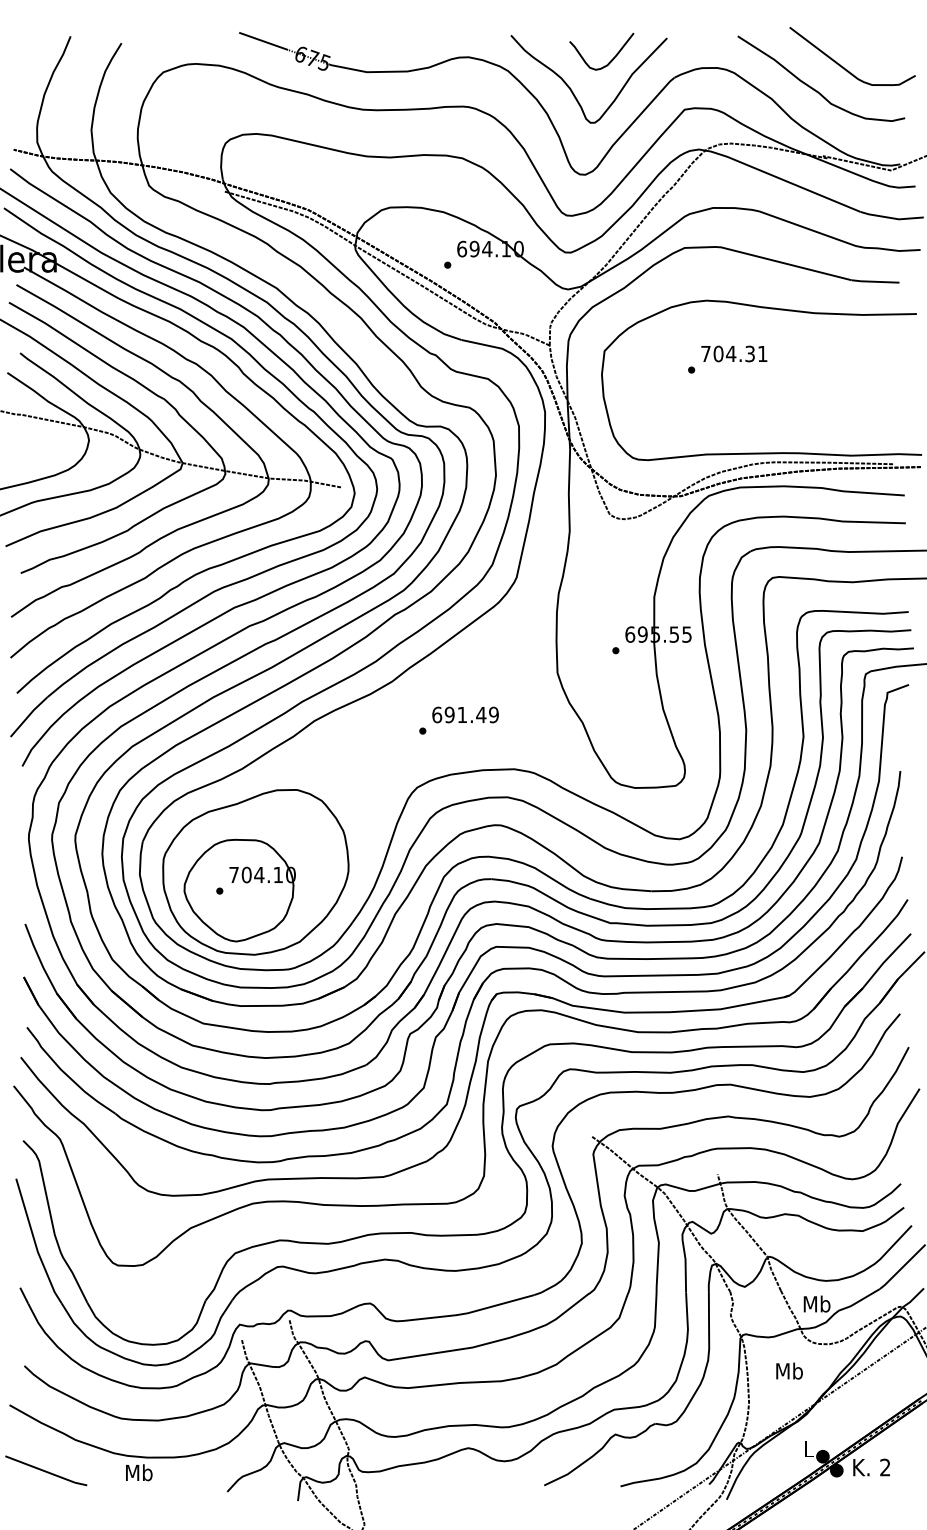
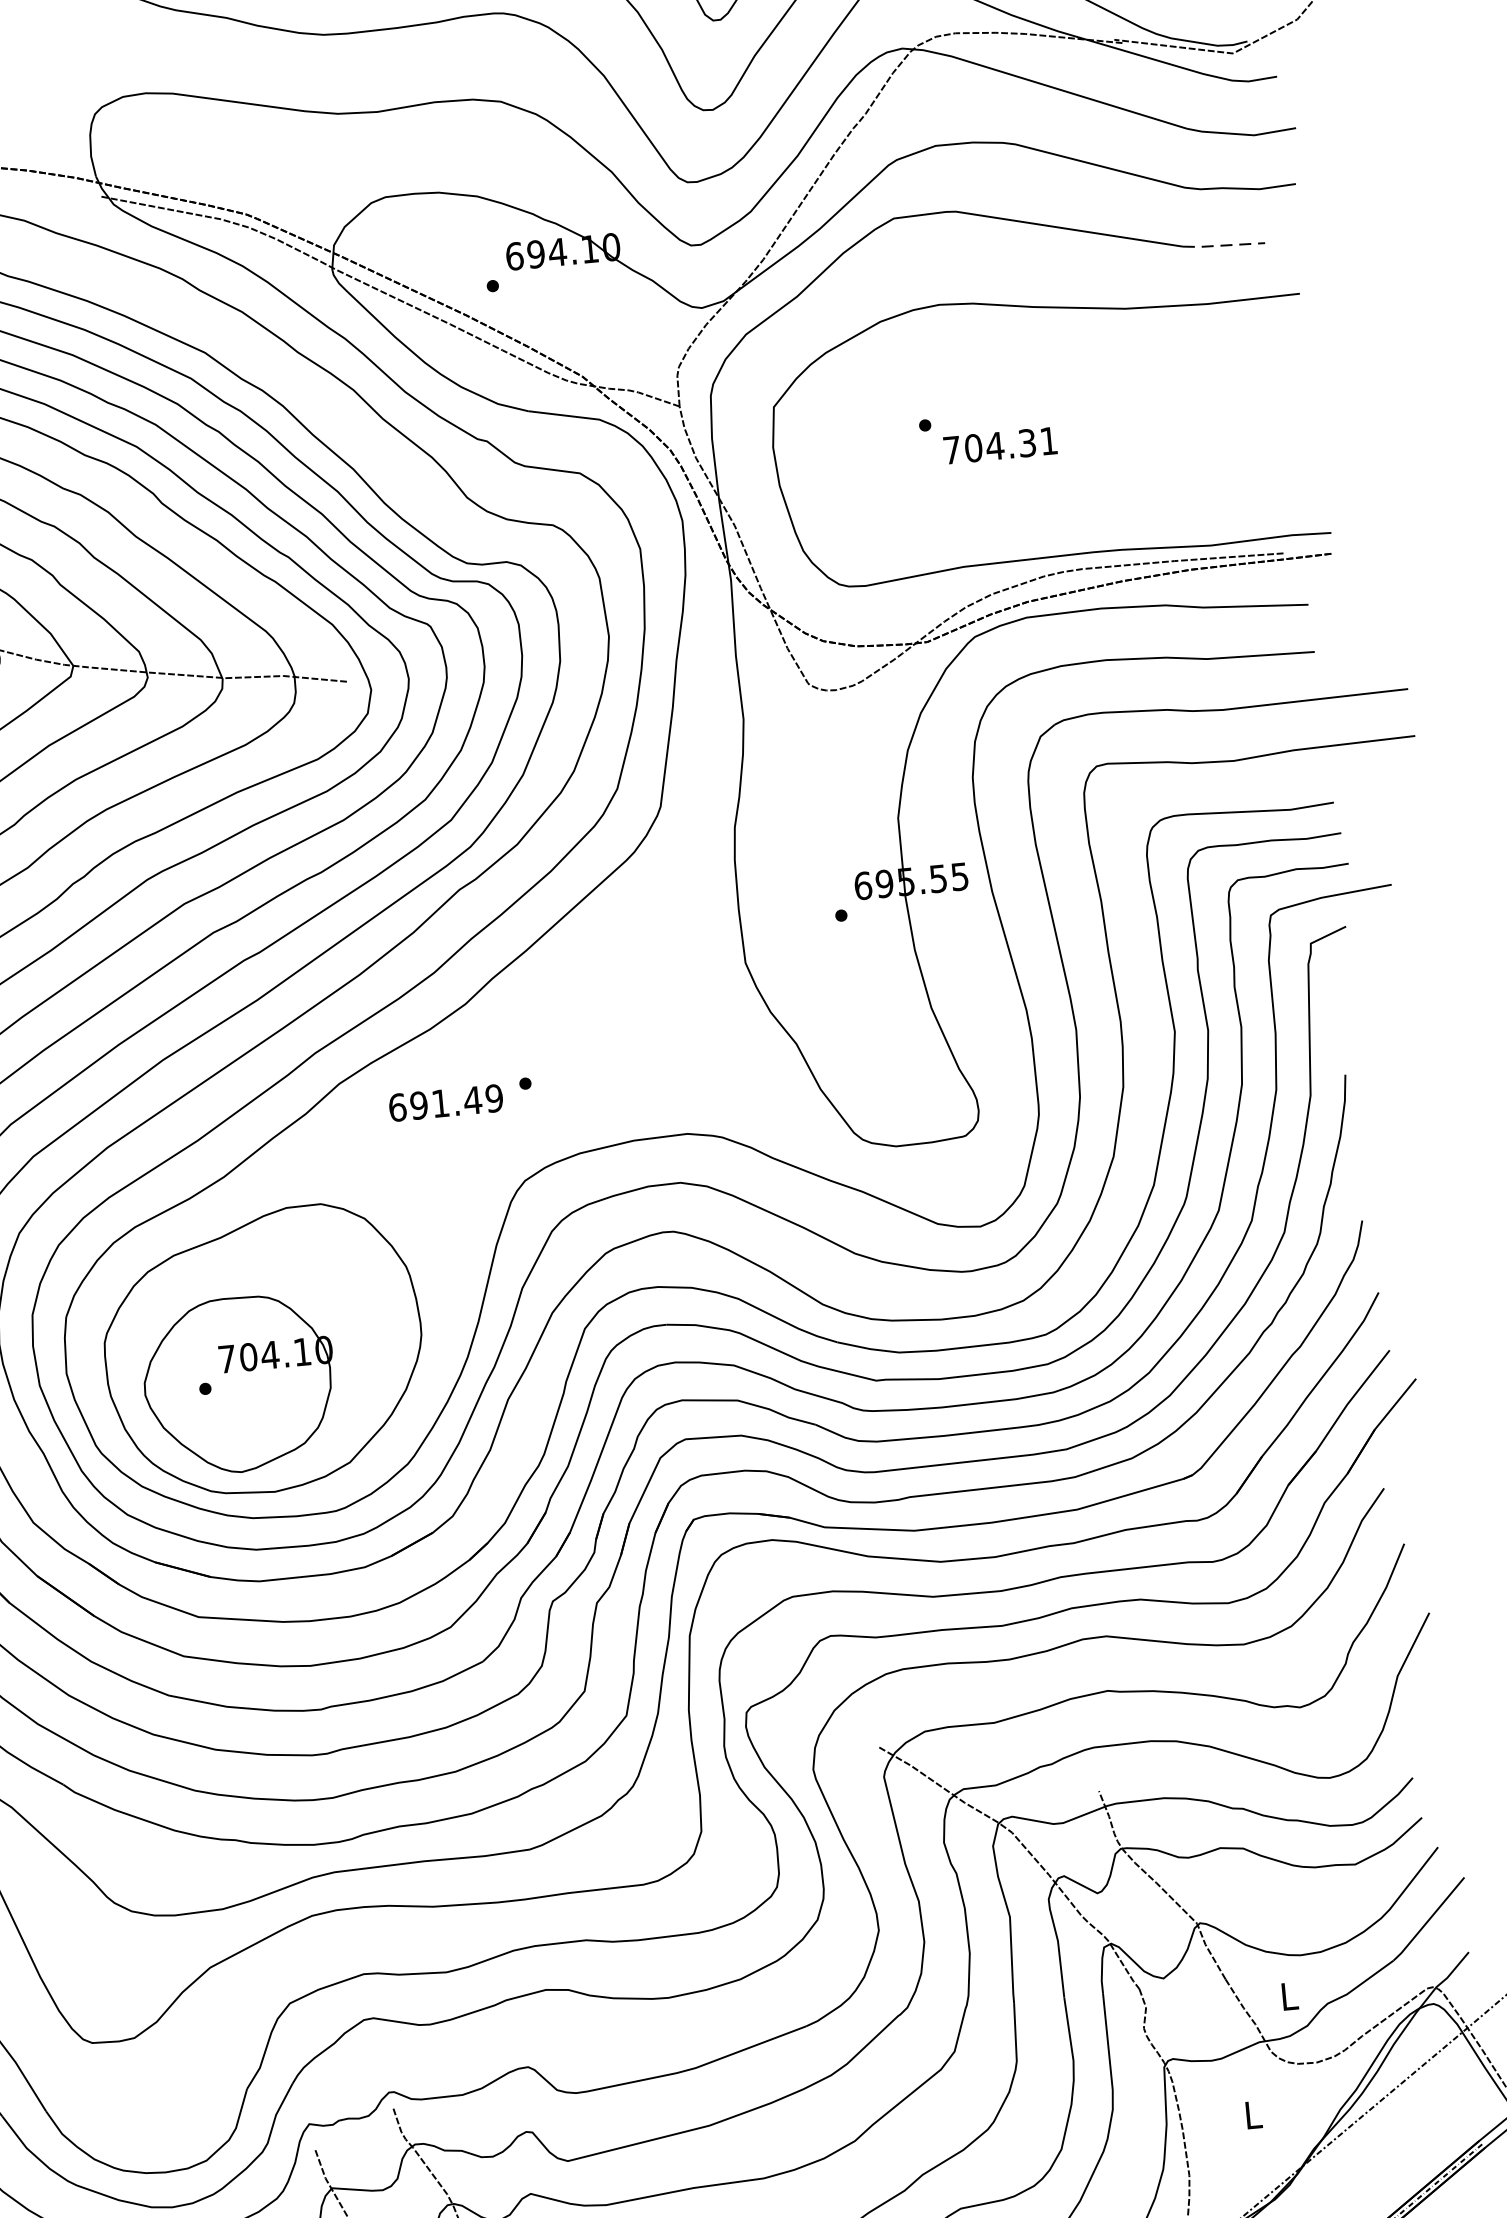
line: (874, 281) -> (1222, 245), solid -> dashed
text: (734, 353) -> (1000, 444), moved
text: (465, 714) -> (445, 1102), moved
text: (816, 1303) -> (1288, 1995), Mb -> L
text: (789, 1370) -> (1252, 2113), Mb -> L

